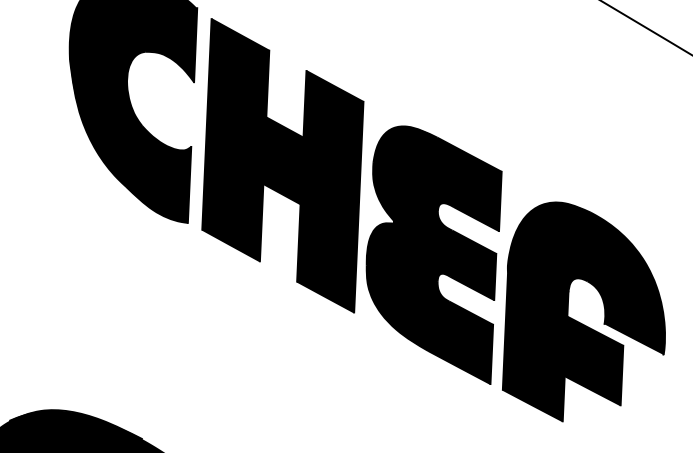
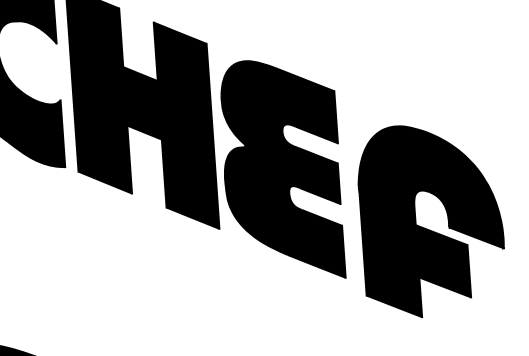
part: (579, 321) -> (426, 228), moved

